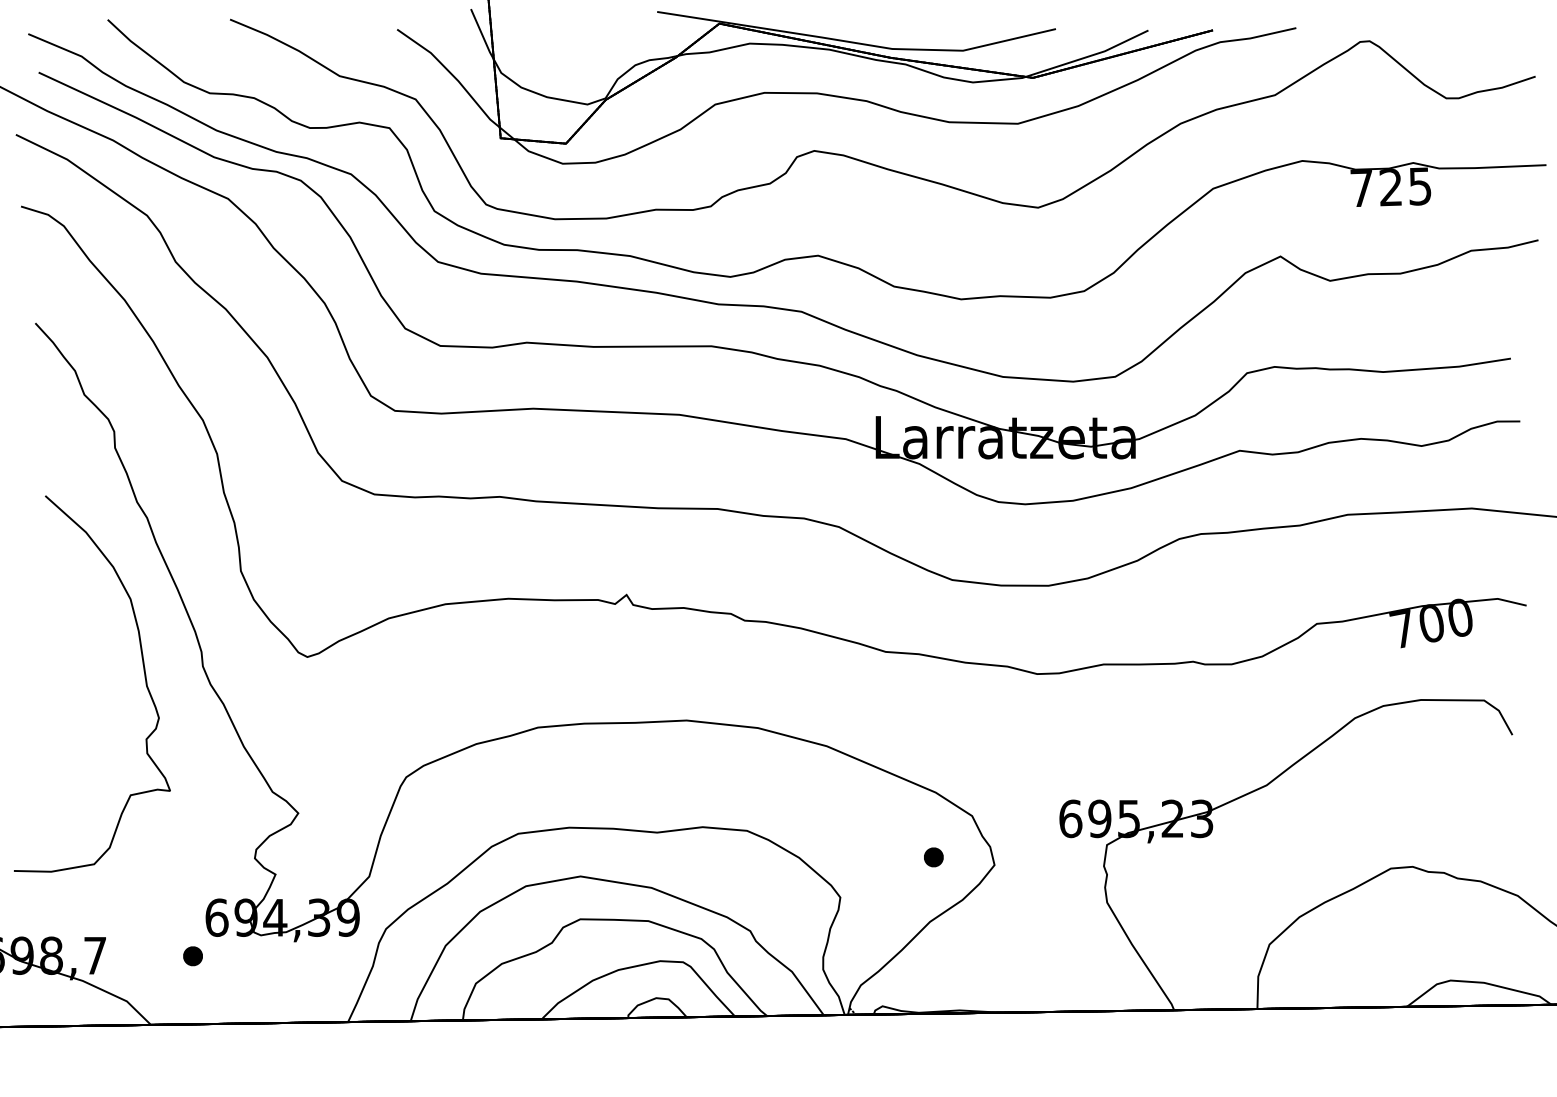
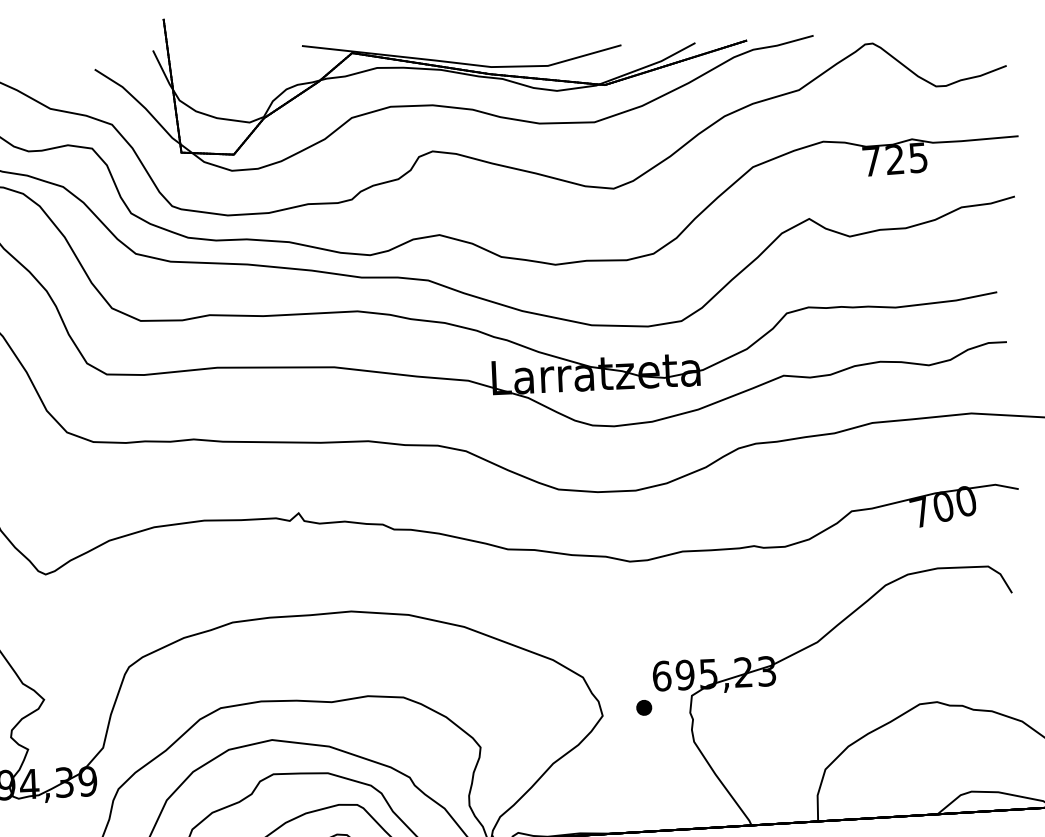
part: (933, 857) -> (643, 707), moved

